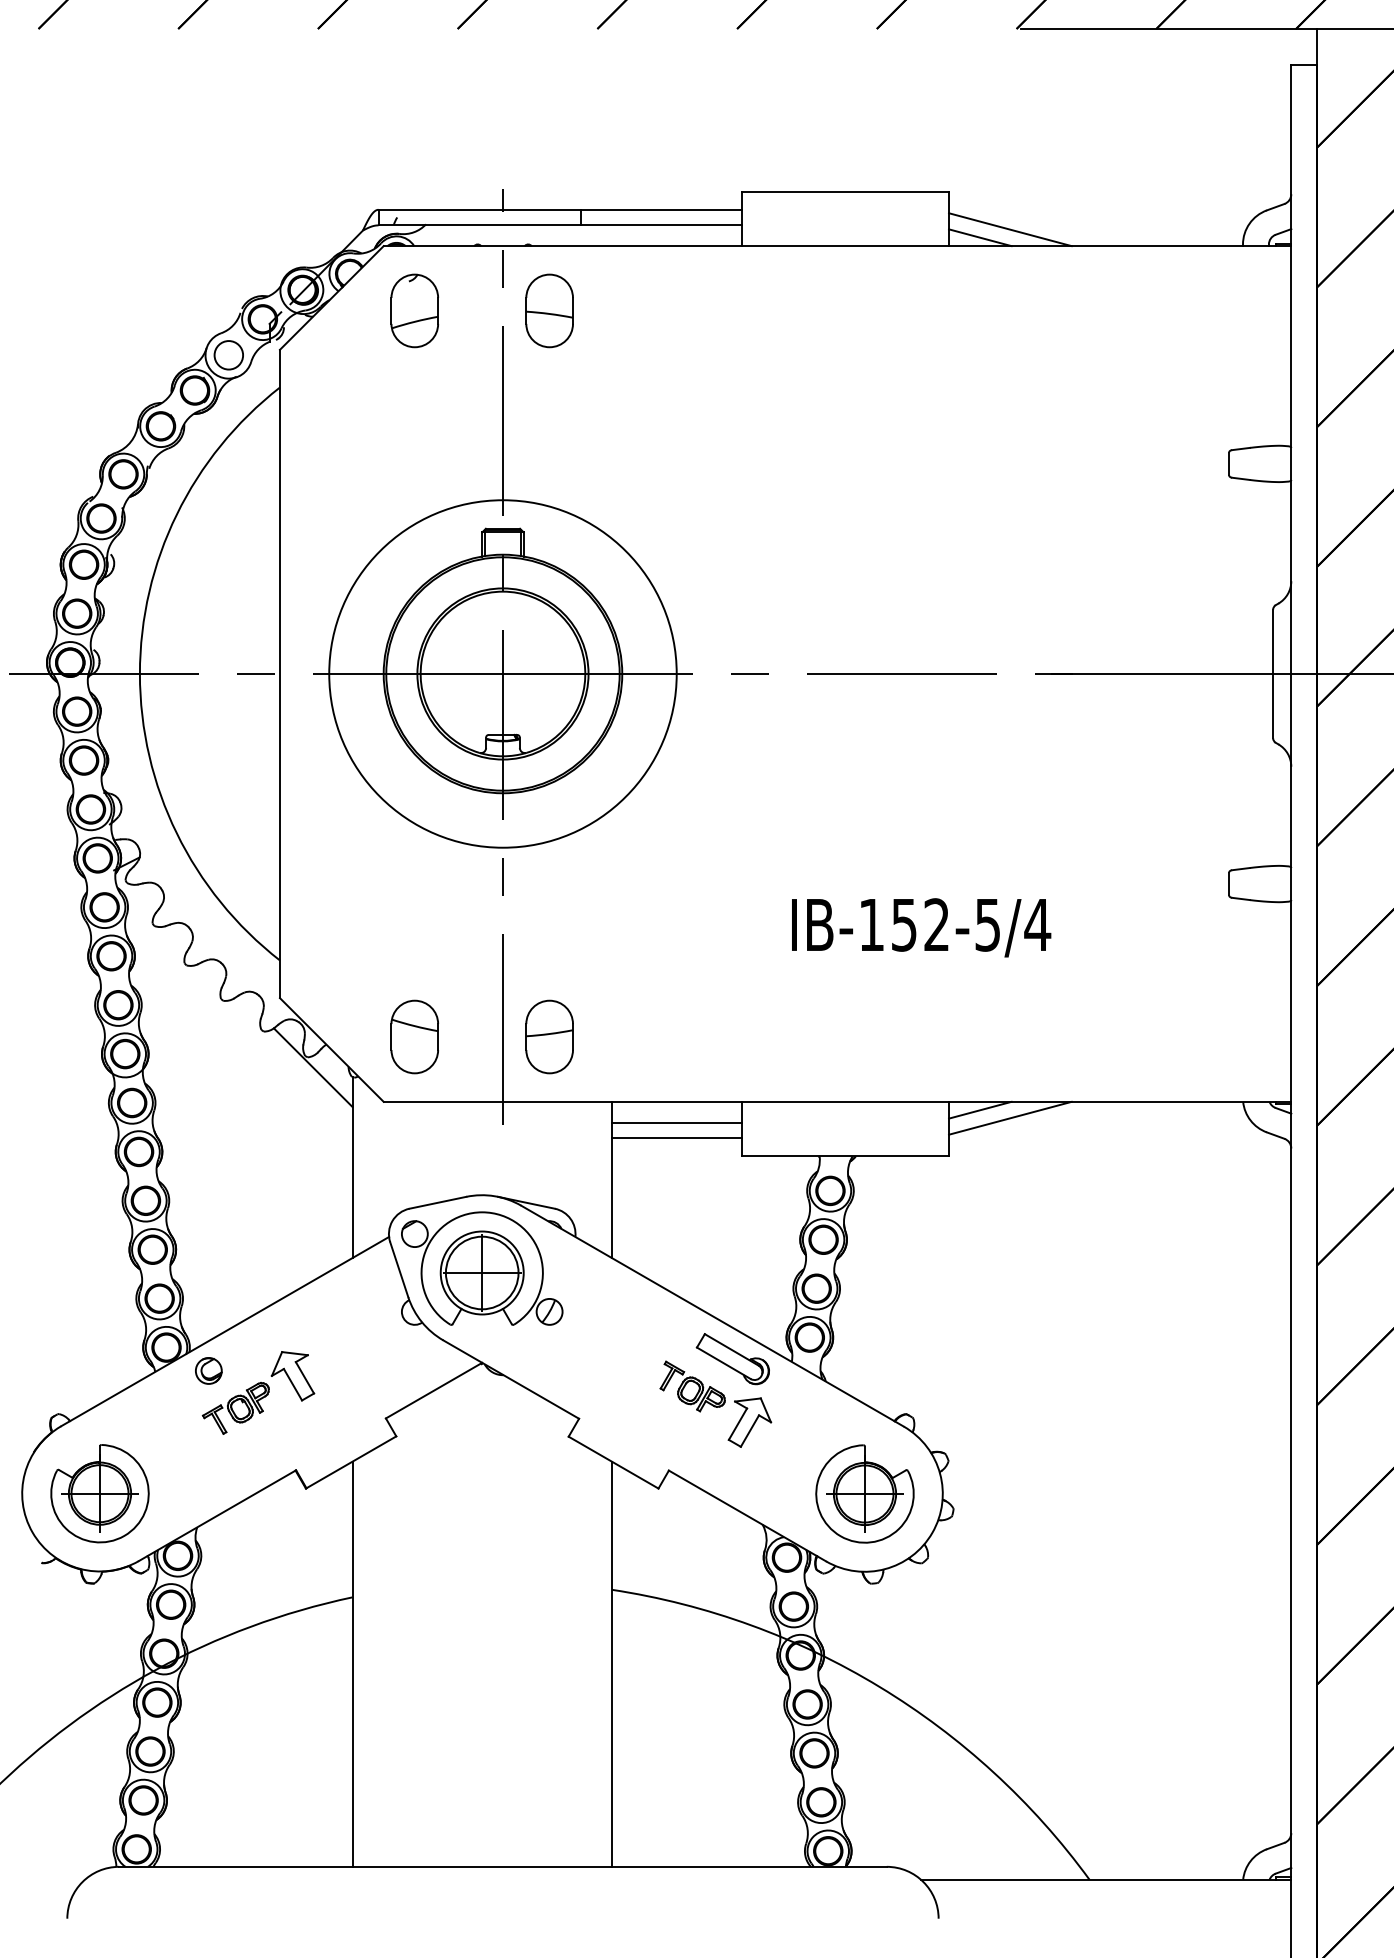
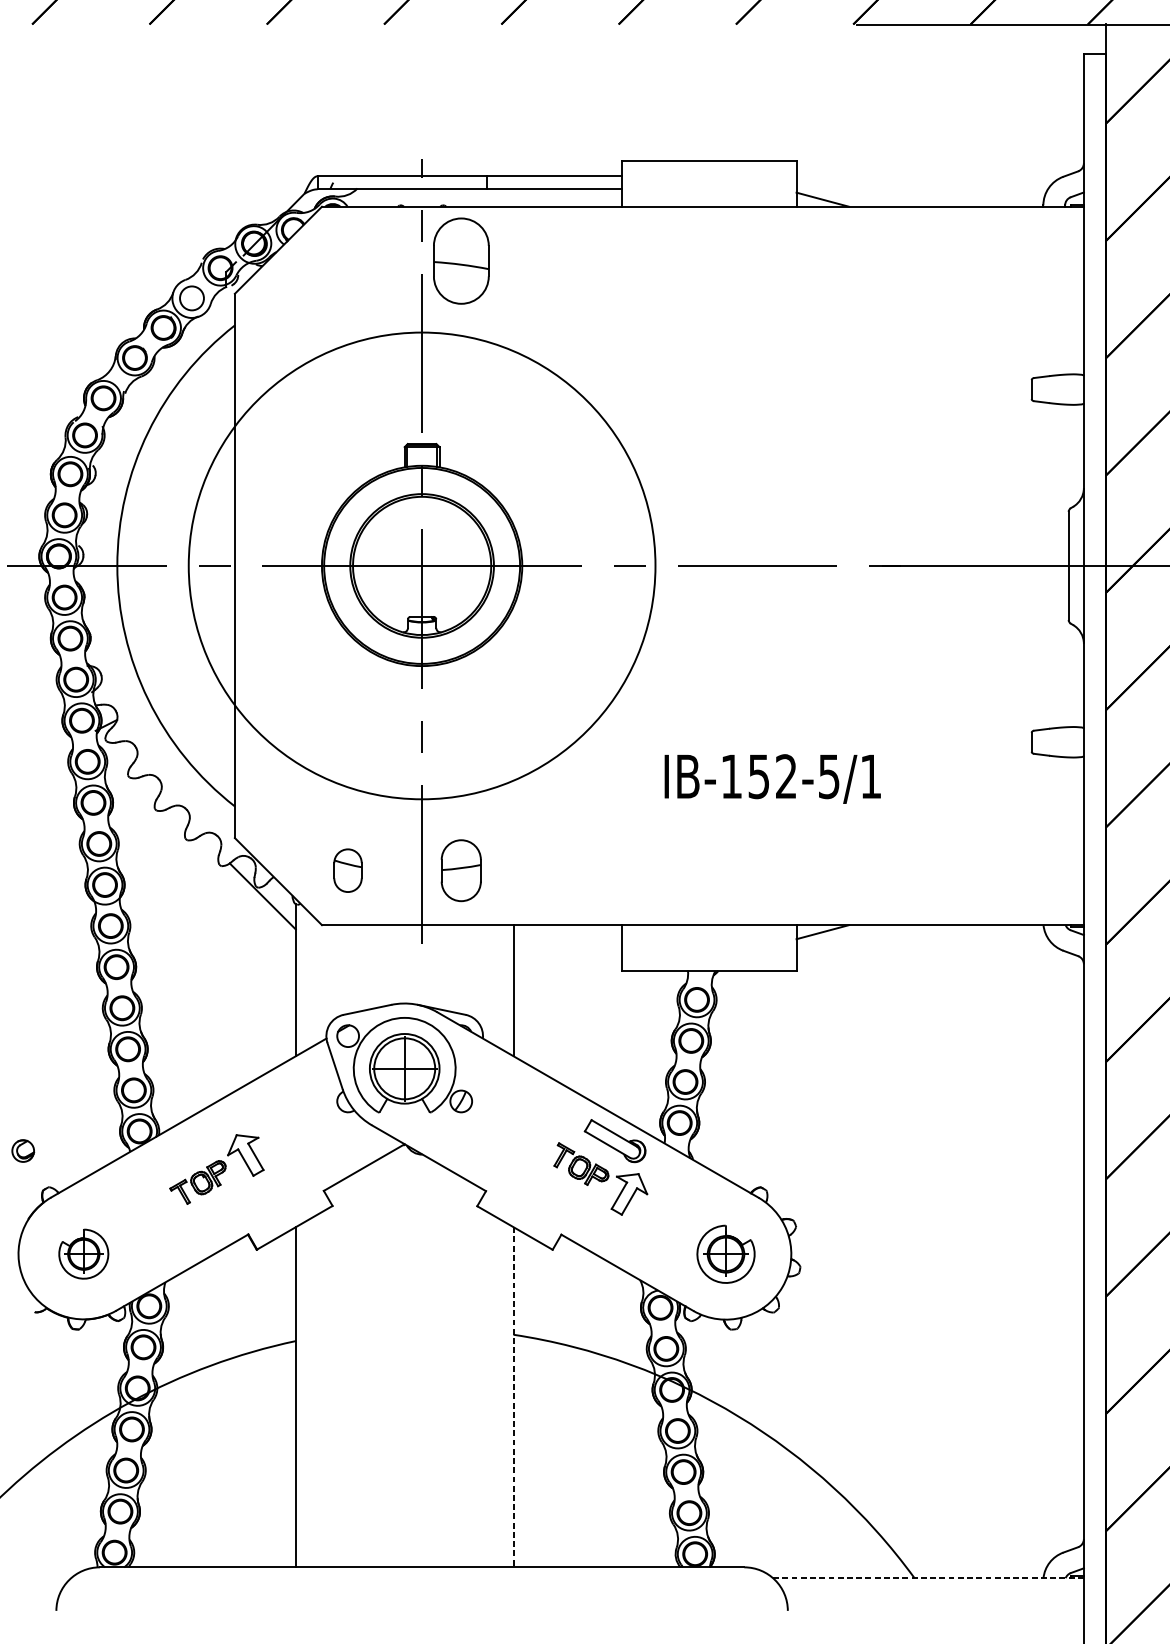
line: (1010, 229) -> (848, 192), removed
part: (414, 310) -> (347, 260), removed
part: (549, 310) -> (461, 260), size x1.4
circle: (502, 673) -> (421, 565), size x1.6
text: (1037, 924) -> (870, 776), IB-152-5/4 -> IB-152-5/1
part: (414, 1036) -> (347, 870), size x0.7
line: (1010, 1117) -> (848, 938), removed
line: (676, 1122) -> (567, 942), removed
line: (676, 1138) -> (567, 955), removed
part: (208, 1370) -> (22, 1150), moved
part: (99, 1493) -> (83, 1253), size x0.6
part: (864, 1493) -> (725, 1253), size x0.7
line: (611, 1664) -> (513, 1397), solid -> dashed
line: (1106, 1879) -> (928, 1577), solid -> dashed

